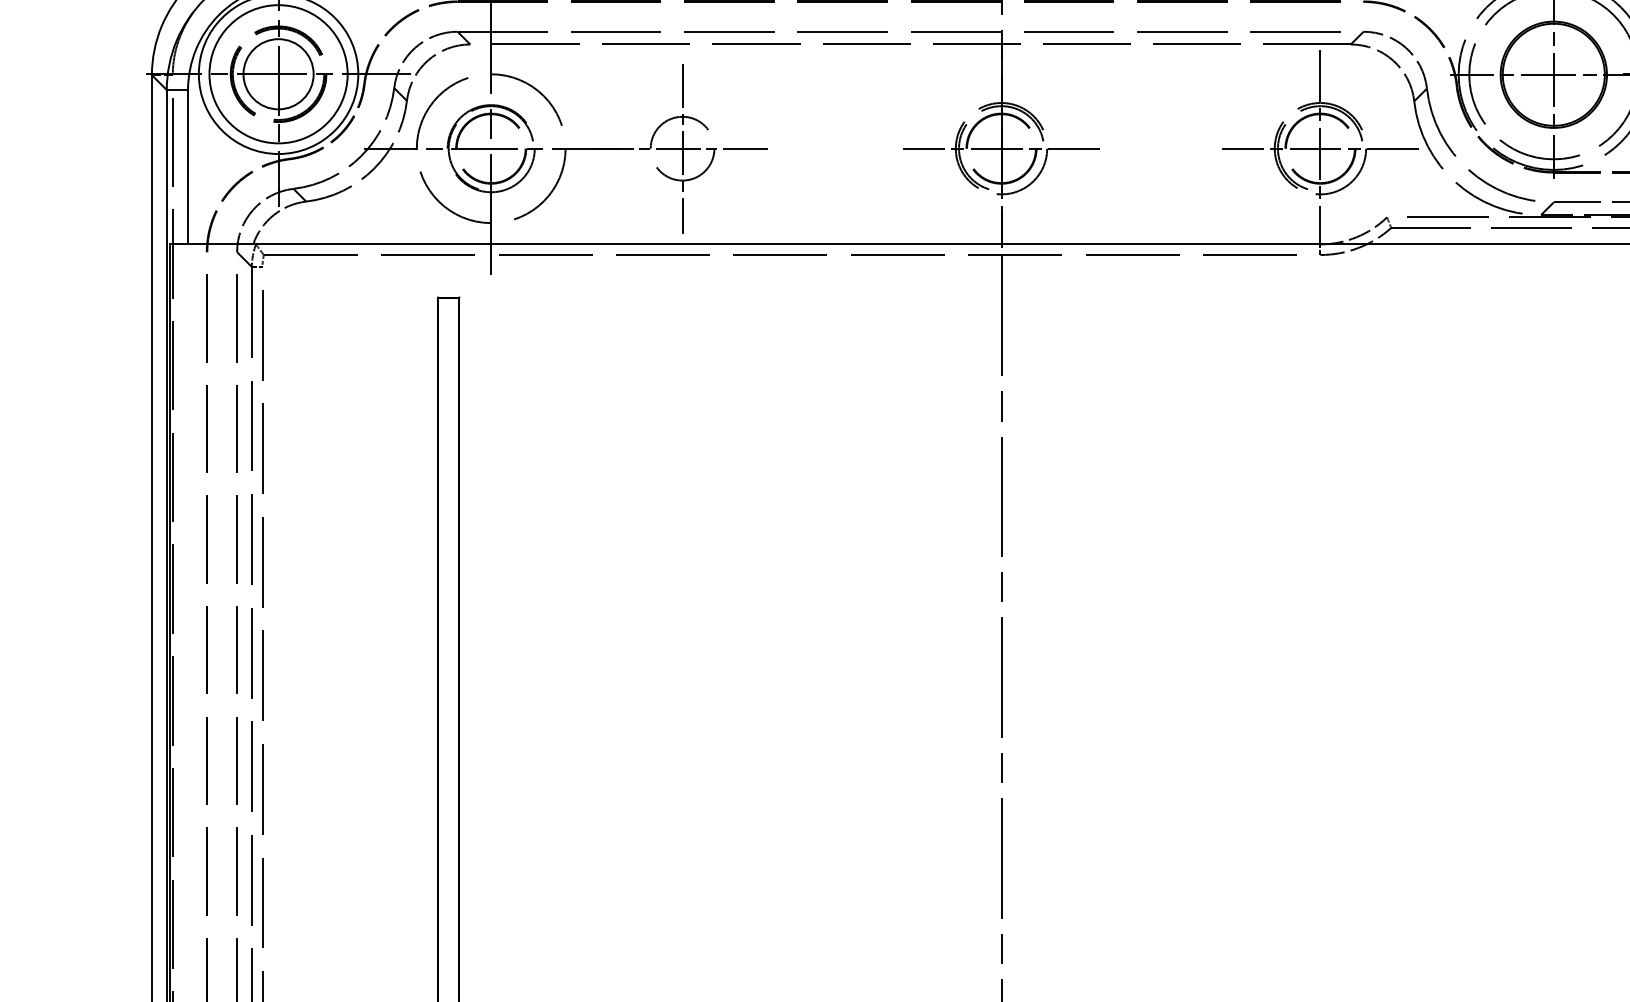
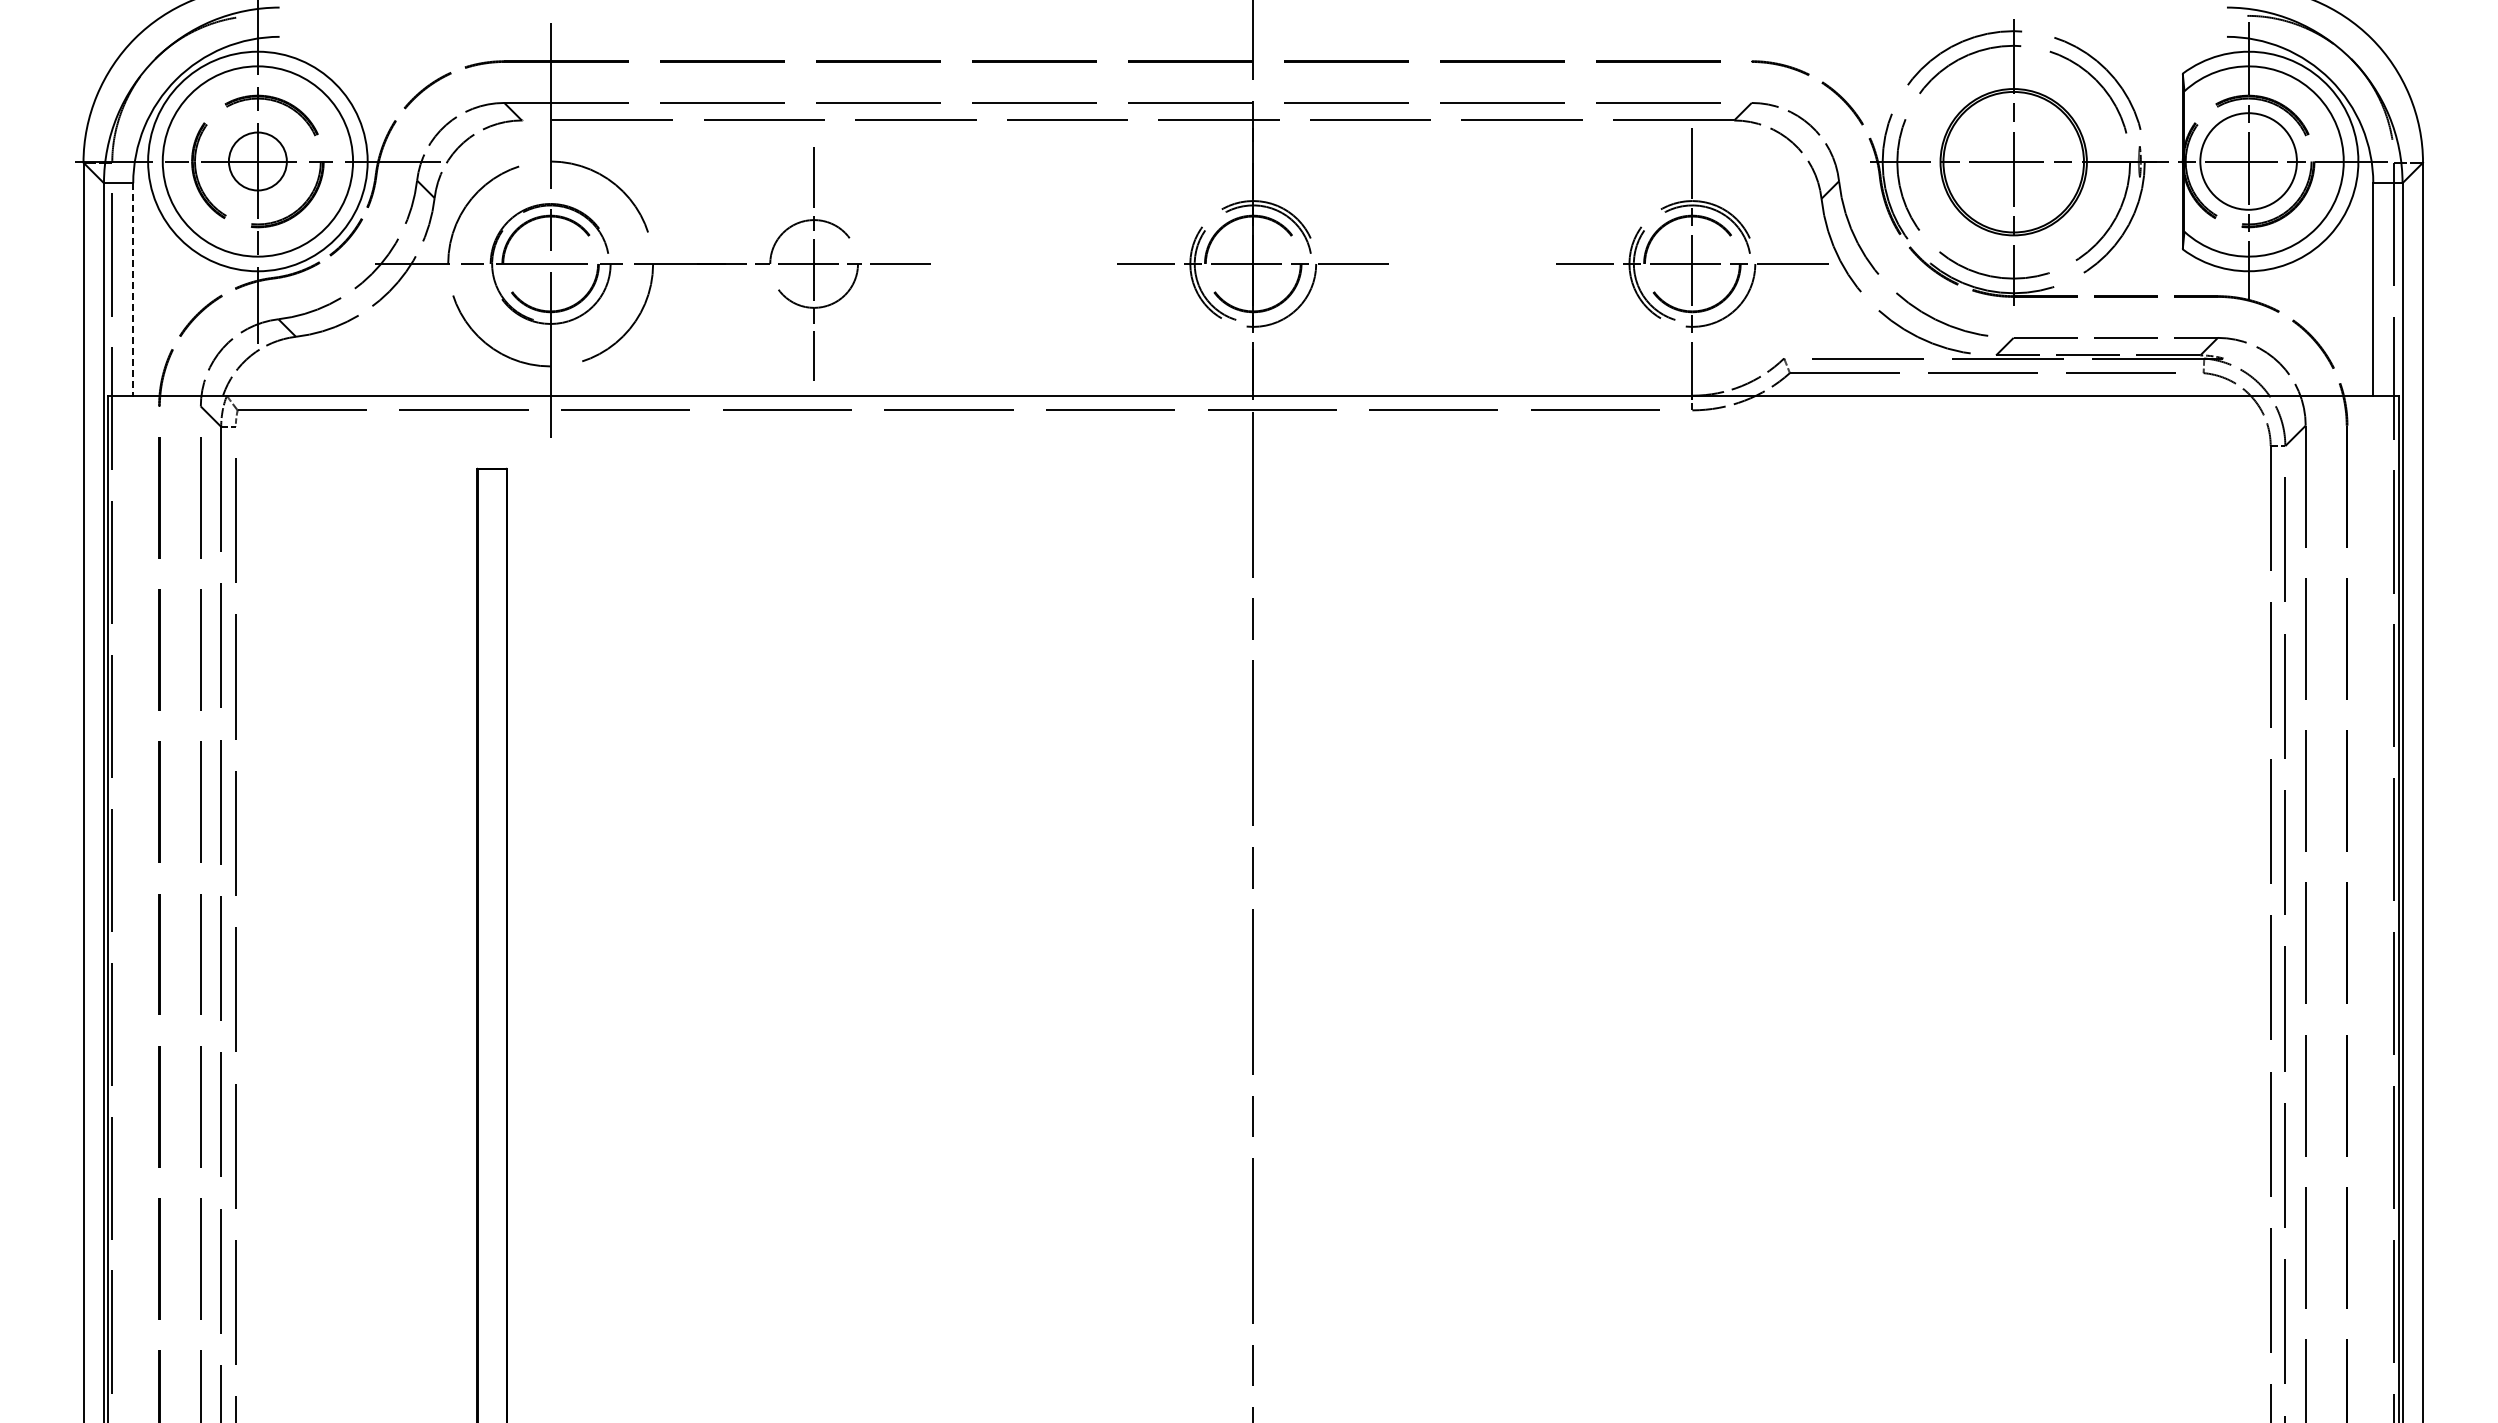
circle: (278, 74) -> (257, 161), size x0.6
line: (188, 167) -> (133, 289), solid -> dashed

